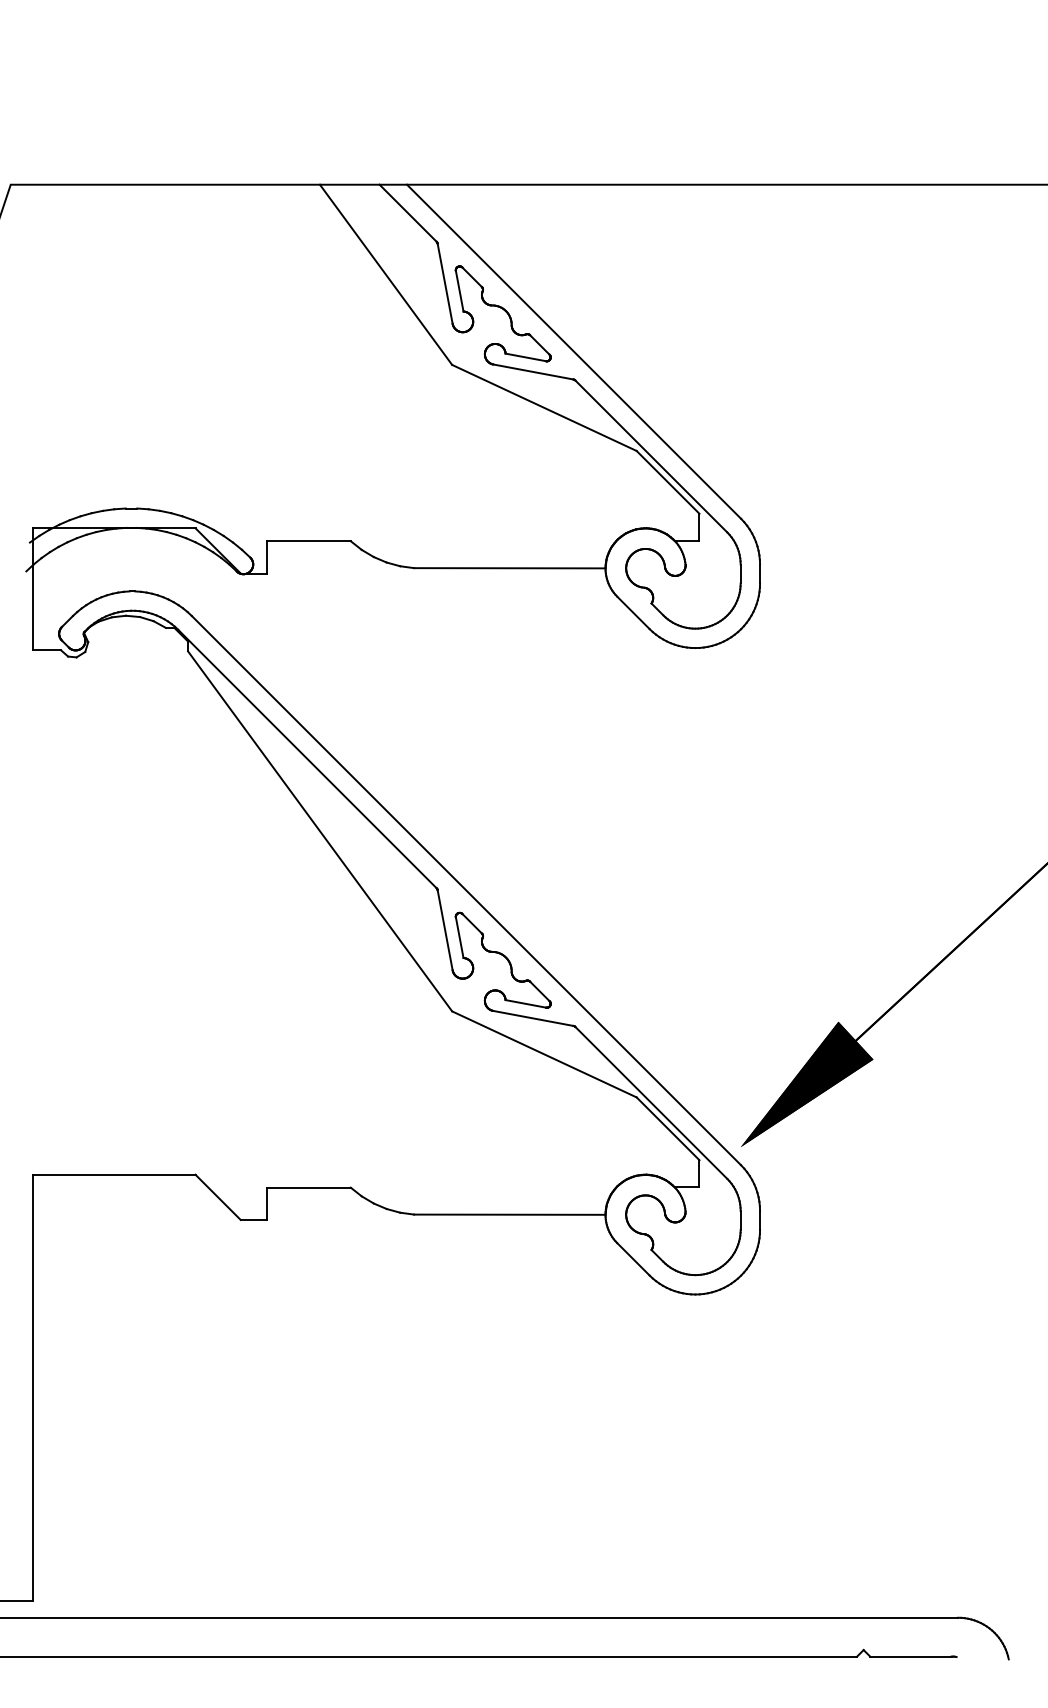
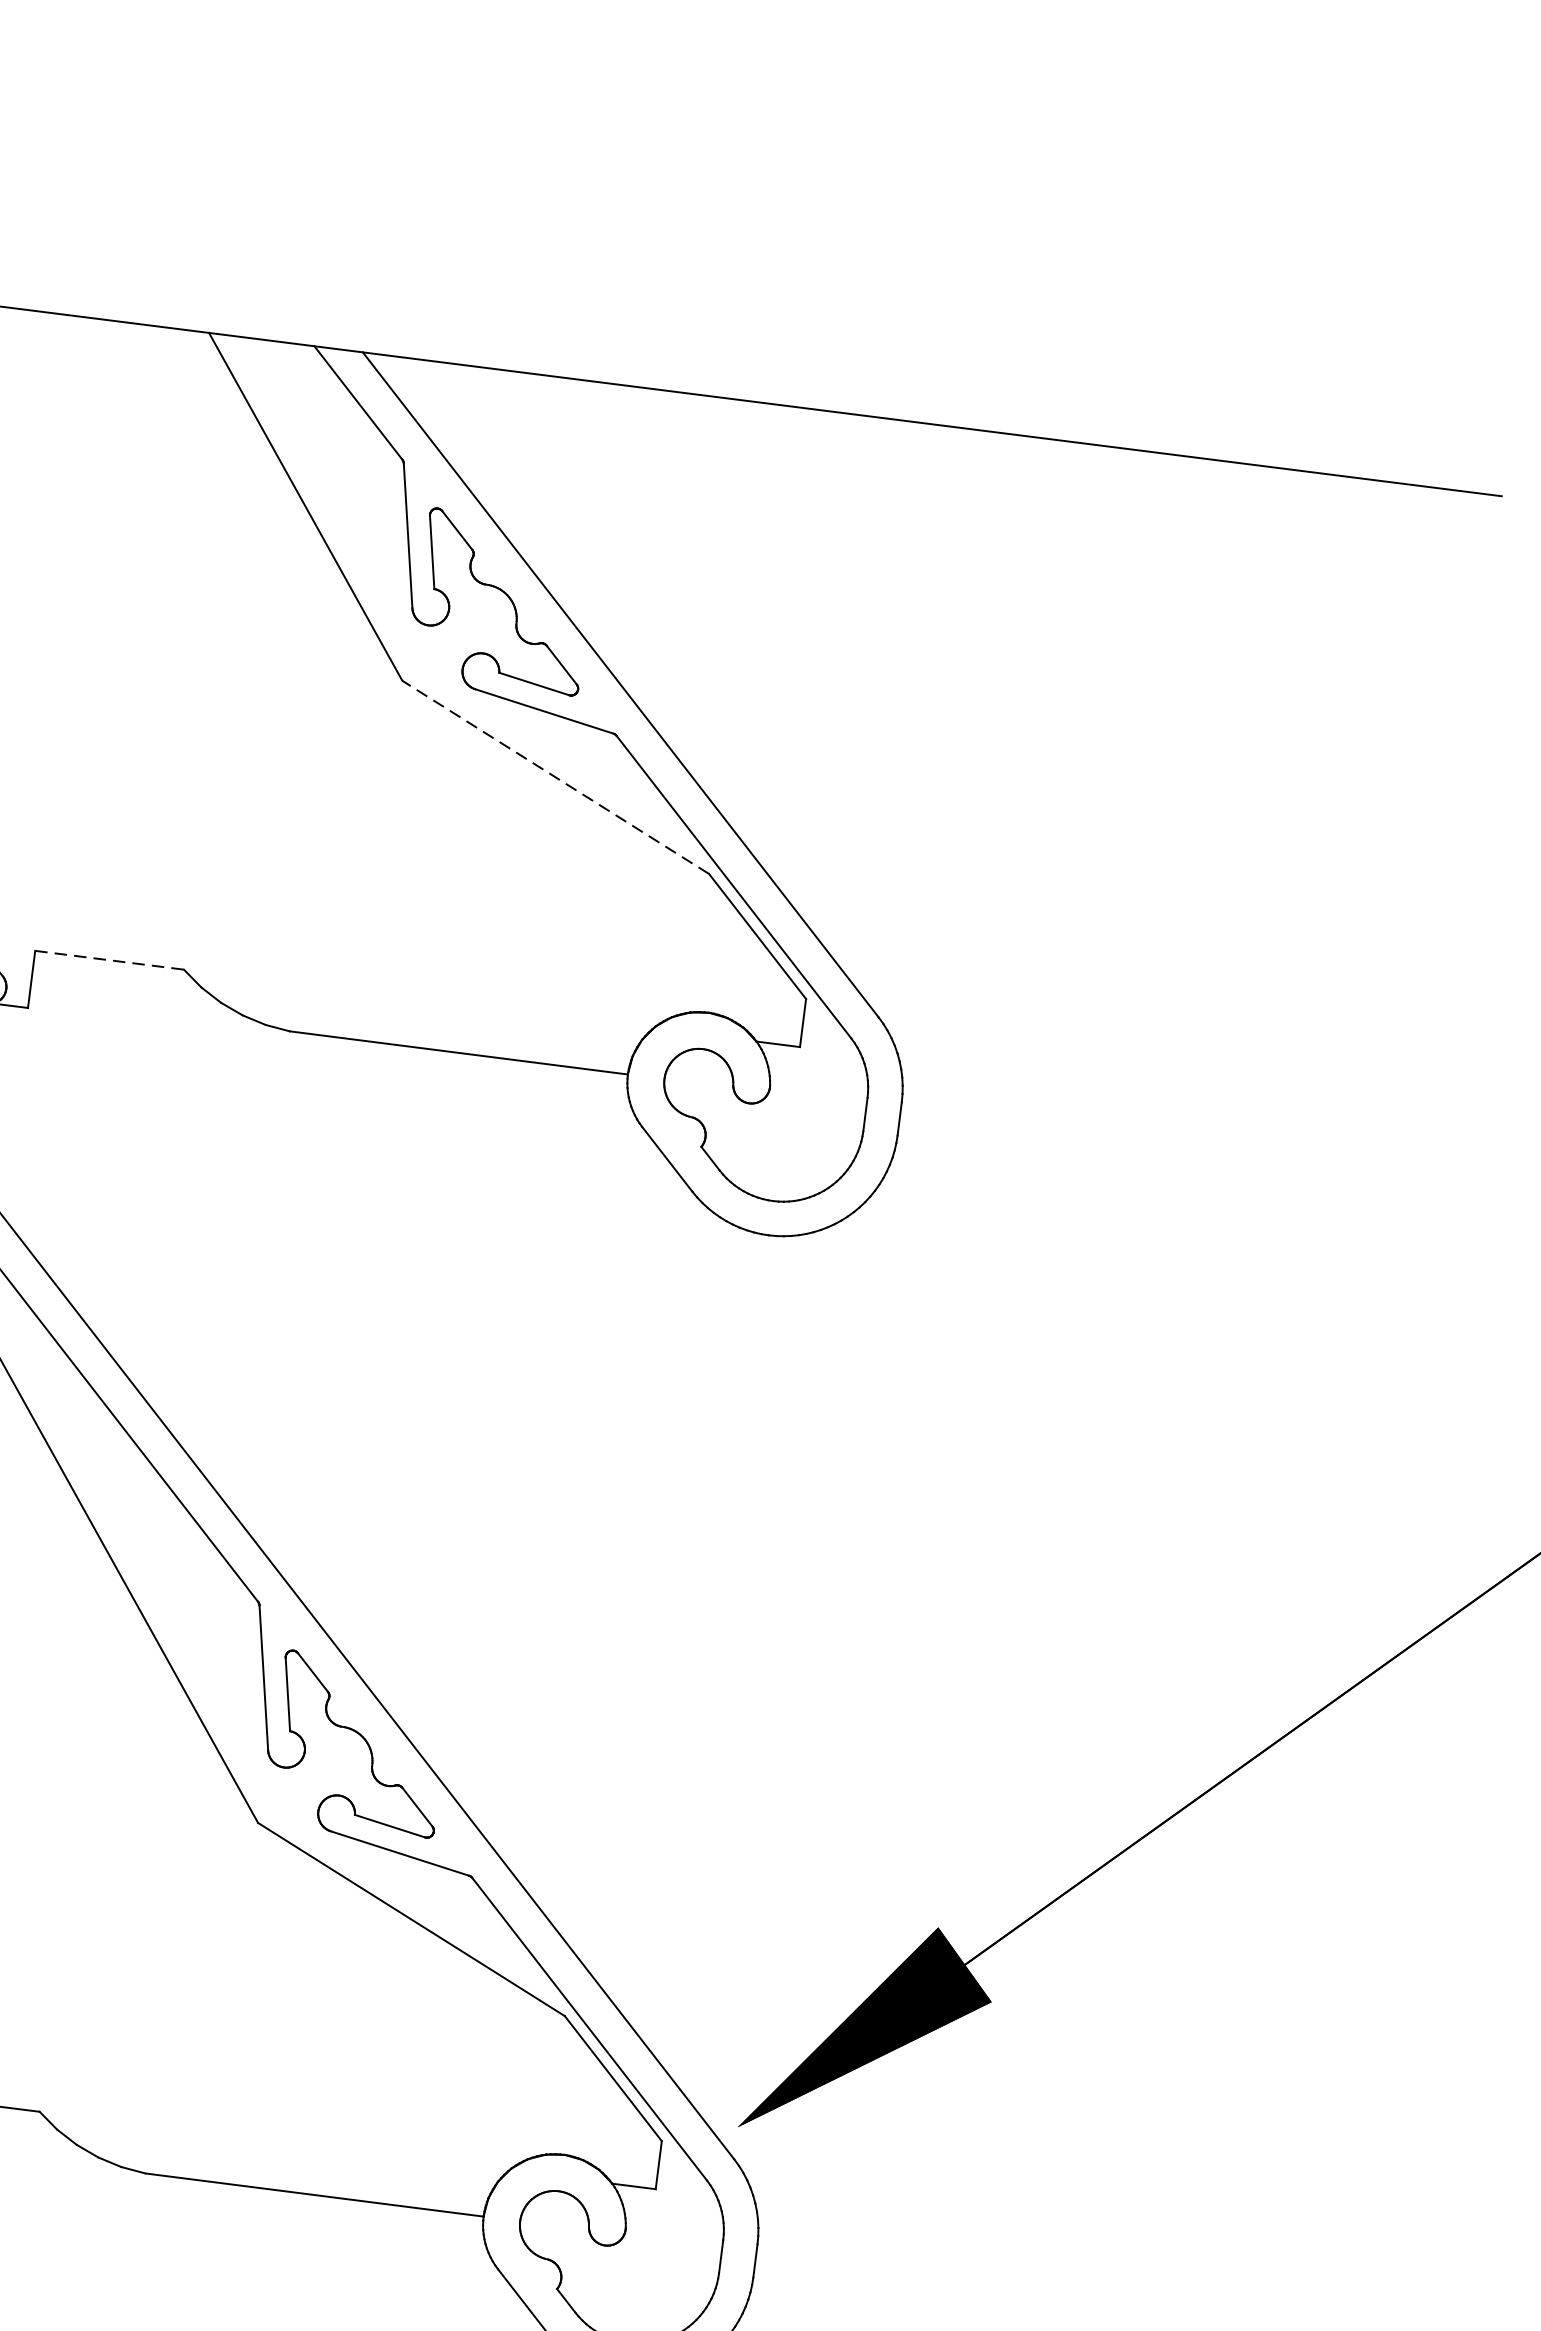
line: (544, 407) -> (556, 776), solid -> dashed
line: (309, 541) -> (110, 960), solid -> dashed

